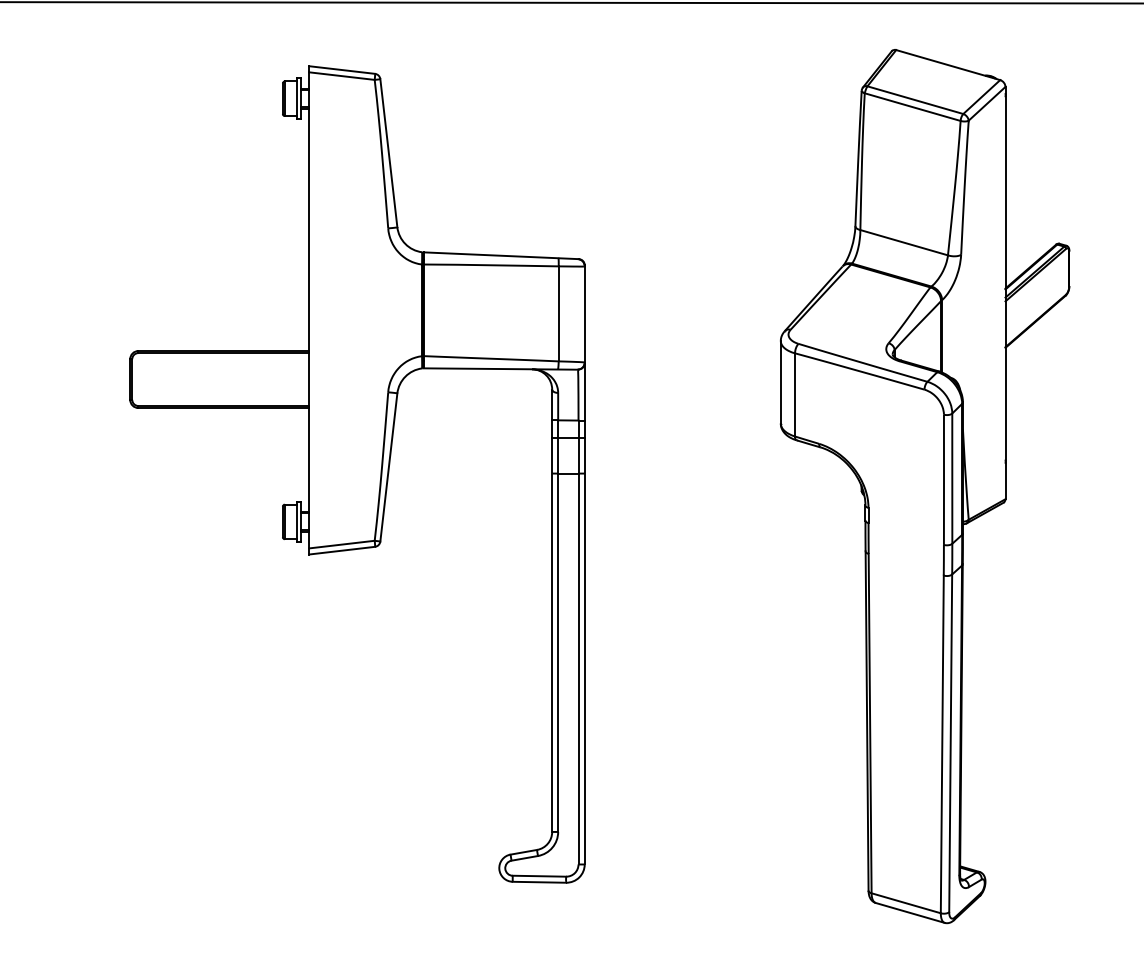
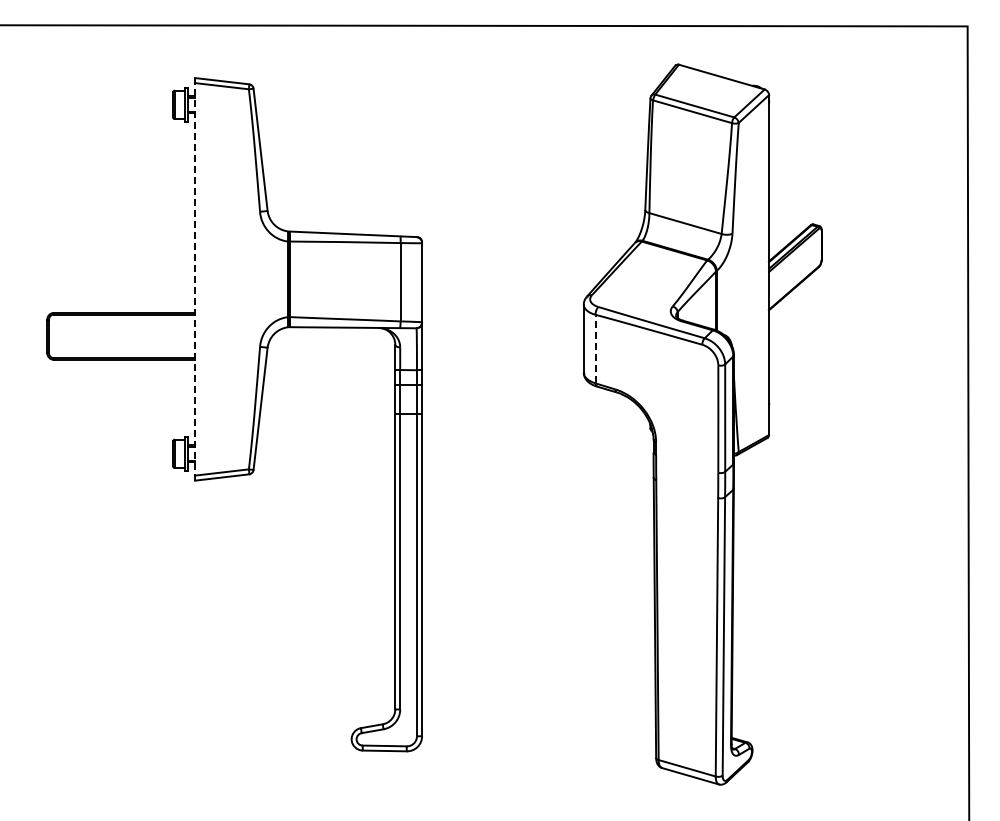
line: (308, 309) -> (194, 278), solid -> dashed
line: (795, 394) -> (595, 348), solid -> dashed

